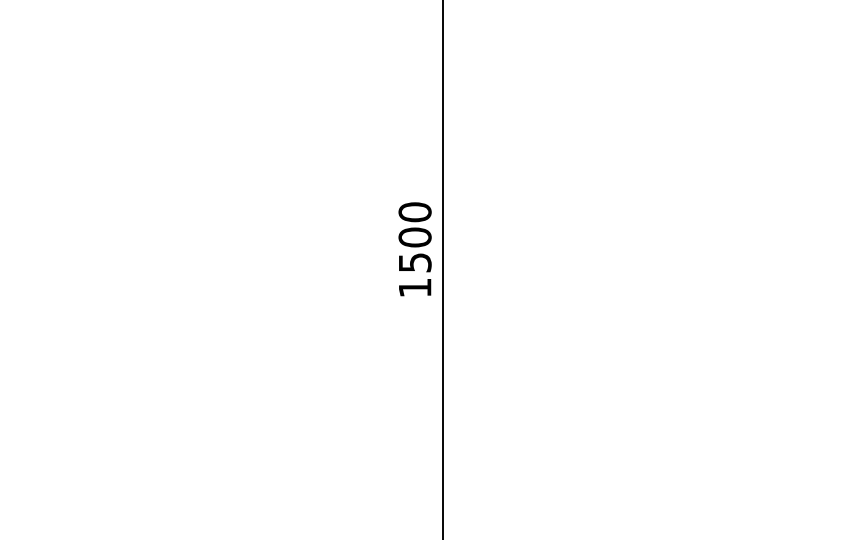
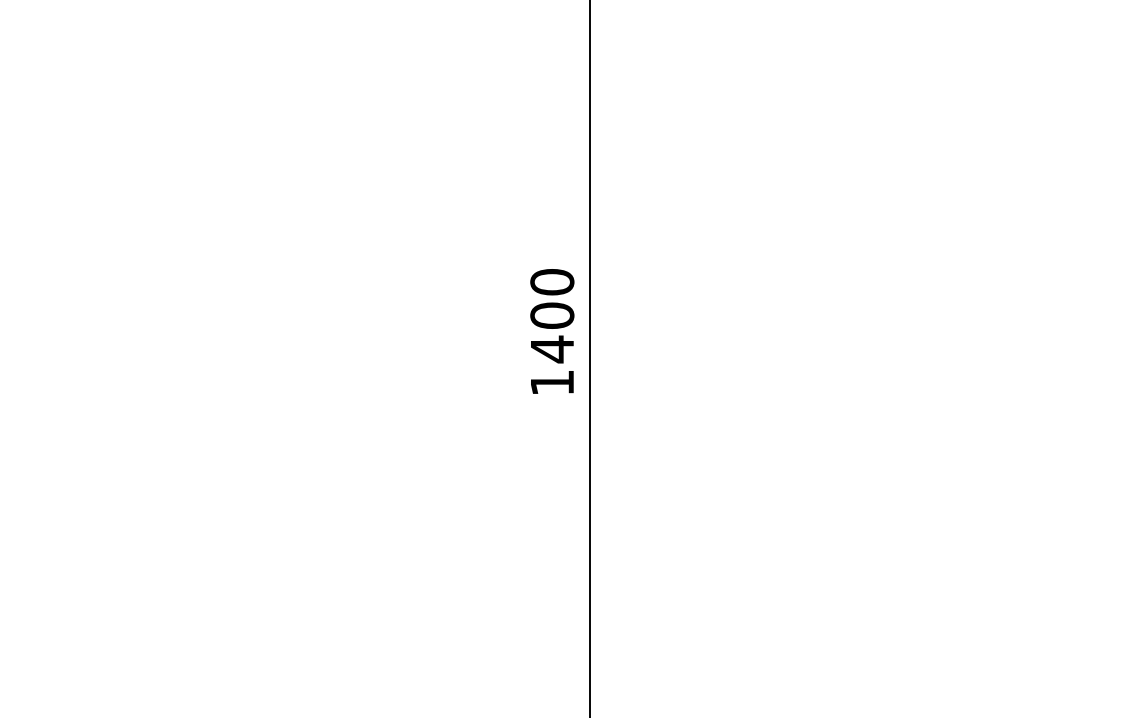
text: (415, 262) -> (552, 349), 1500 -> 1400

